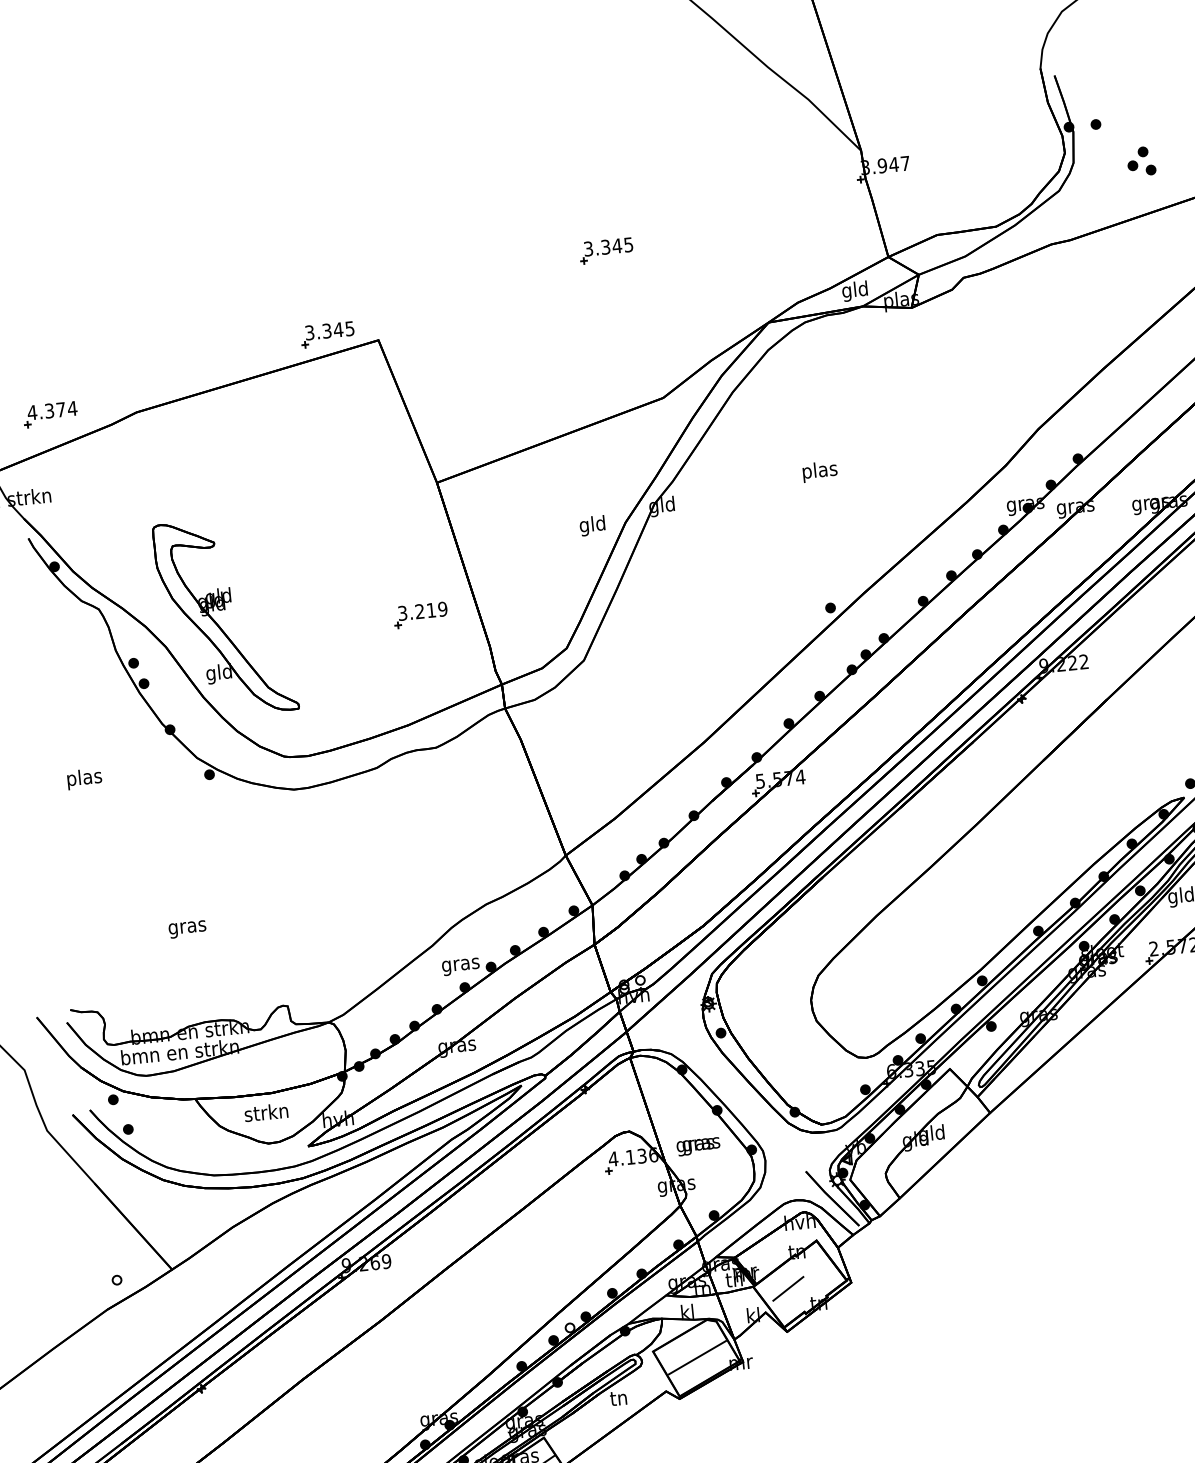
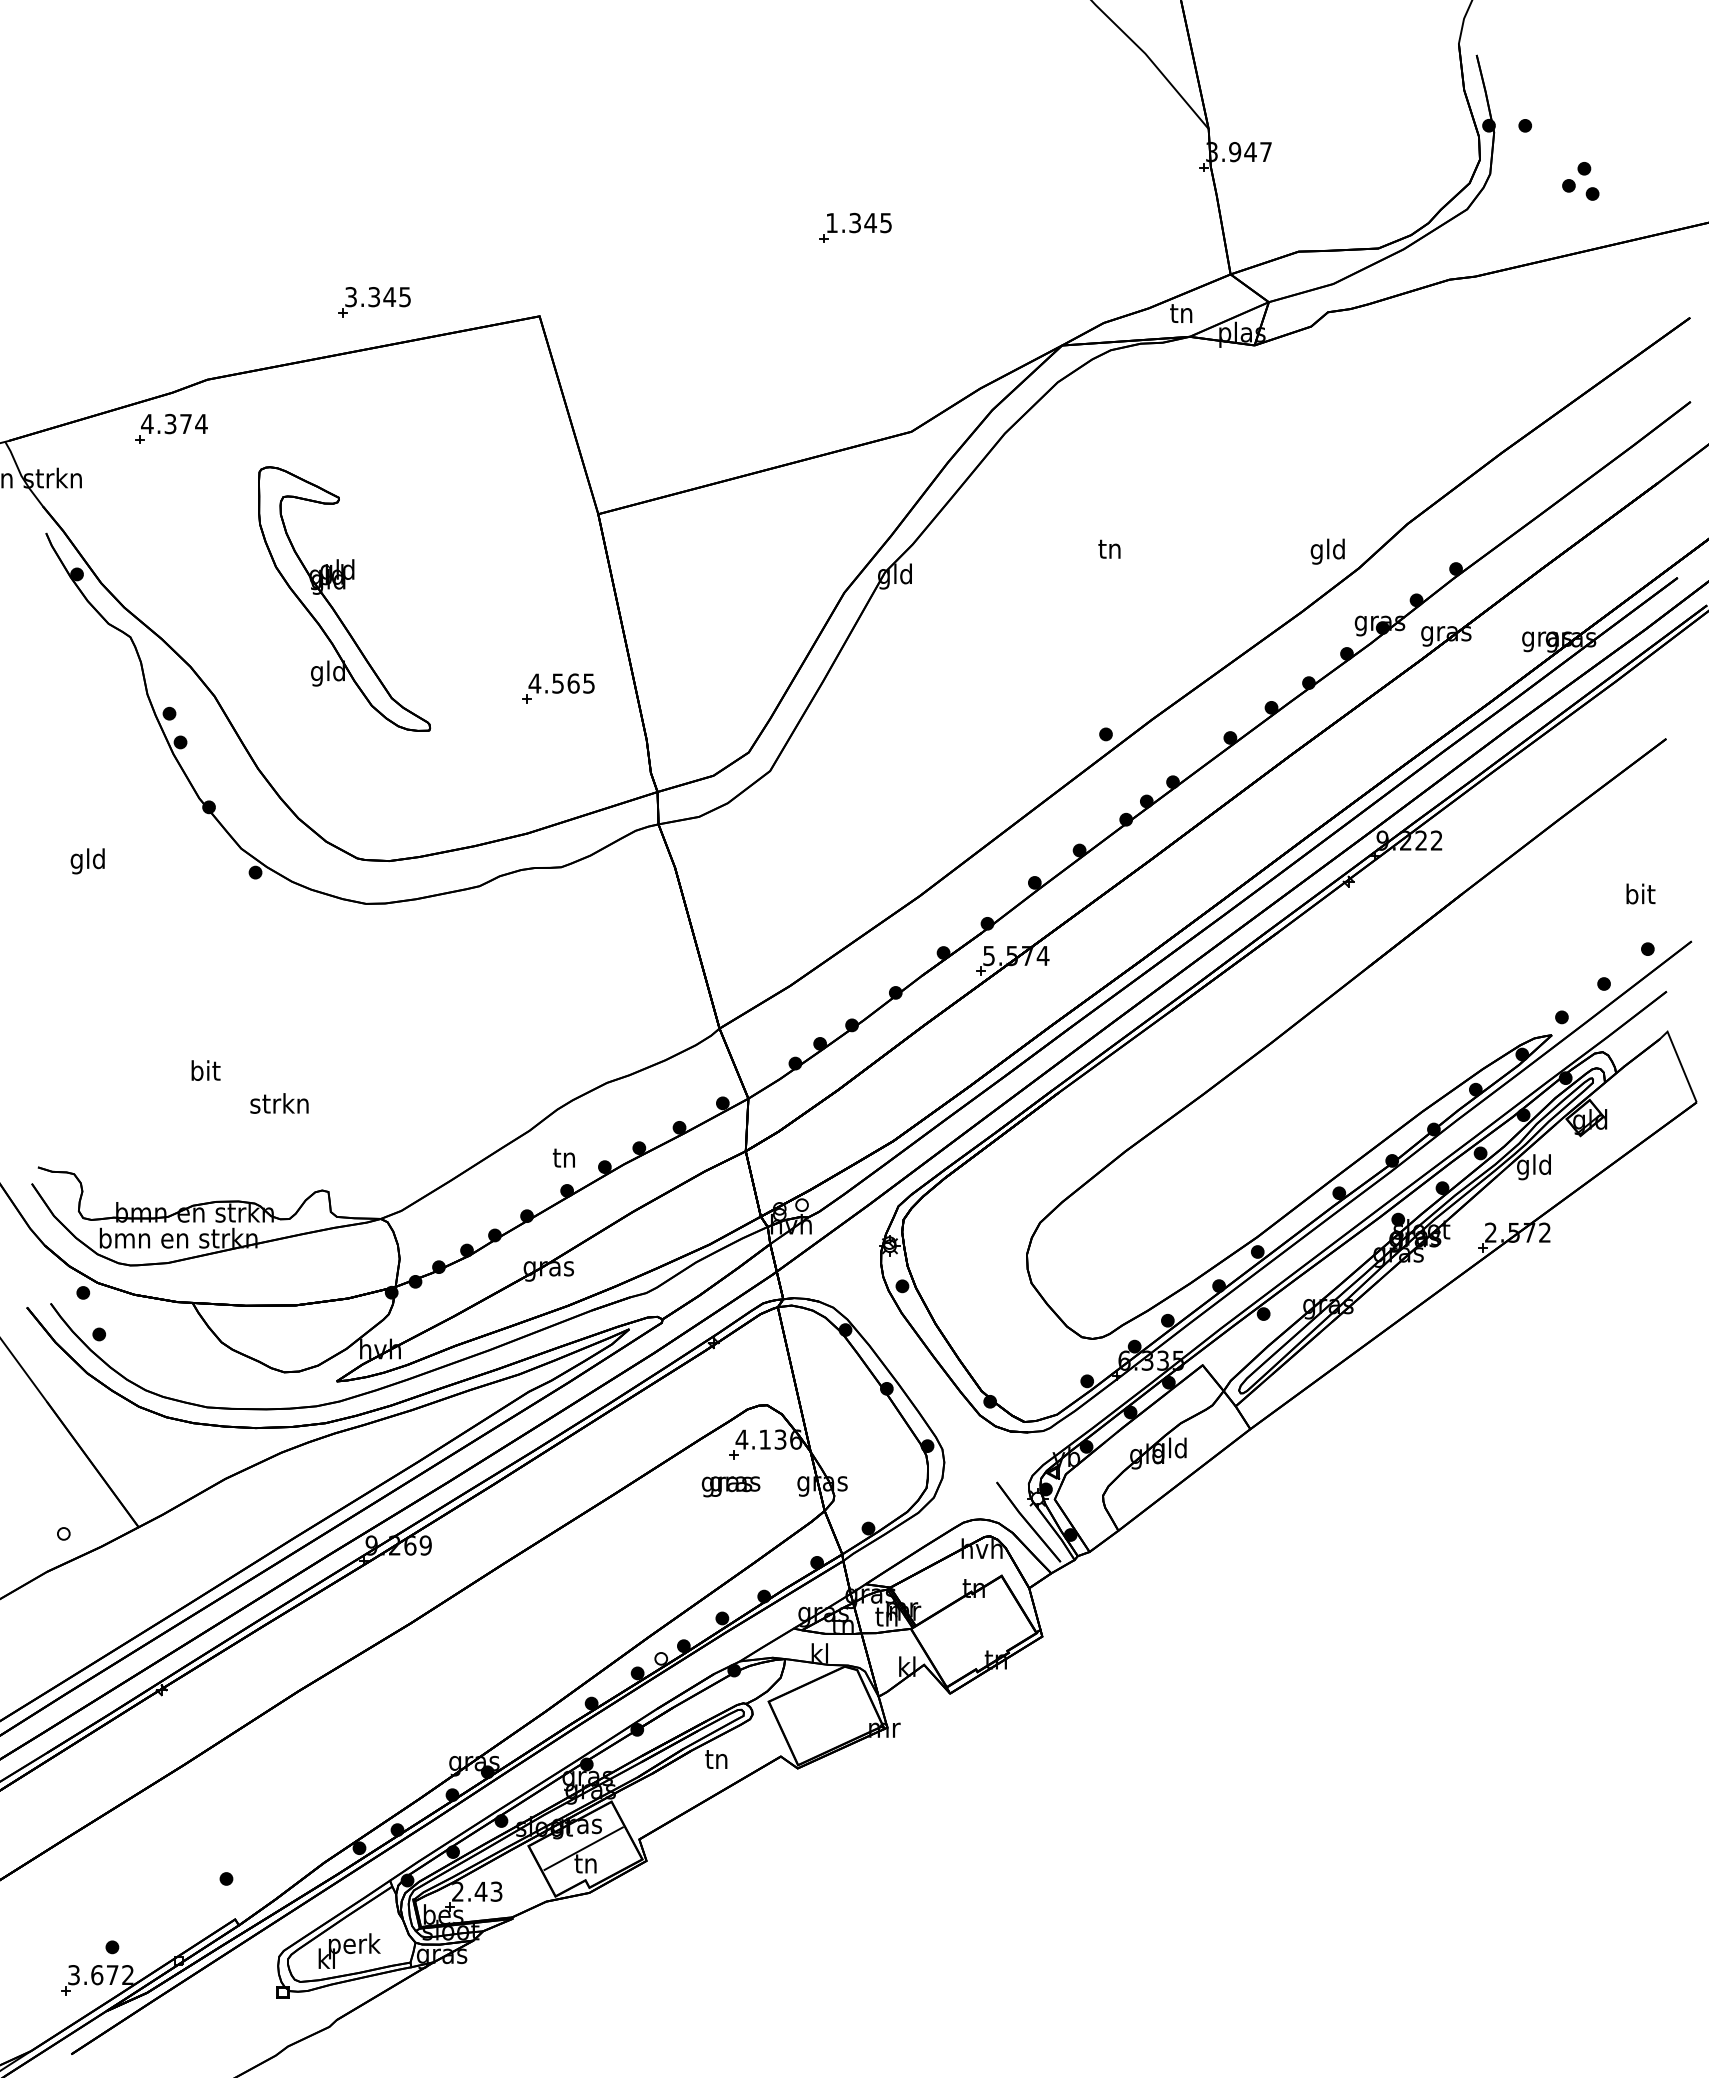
text: (588, 248) -> (831, 222), 3.345 -> 1.345
text: (855, 291) -> (1181, 315), gld -> tn
part: (327, 335) -> (374, 302), moved
part: (50, 414) -> (171, 428), moved
text: (820, 471) -> (1110, 551), plas -> tn
text: (592, 525) -> (1327, 551), moved
part: (225, 610) -> (344, 589), moved
text: (422, 611) -> (561, 683), 3.219 -> 4.565
text: (84, 779) -> (88, 861), plas -> gld
text: (187, 927) -> (205, 1073), gras -> bit
text: (460, 965) -> (564, 1160), gras -> tn
text: (266, 1112) -> (279, 1103), moved
text: (698, 1146) -> (730, 1486), moved
line: (788, 1288) -> (957, 1636), removed
line: (697, 1357) -> (826, 1715), removed

